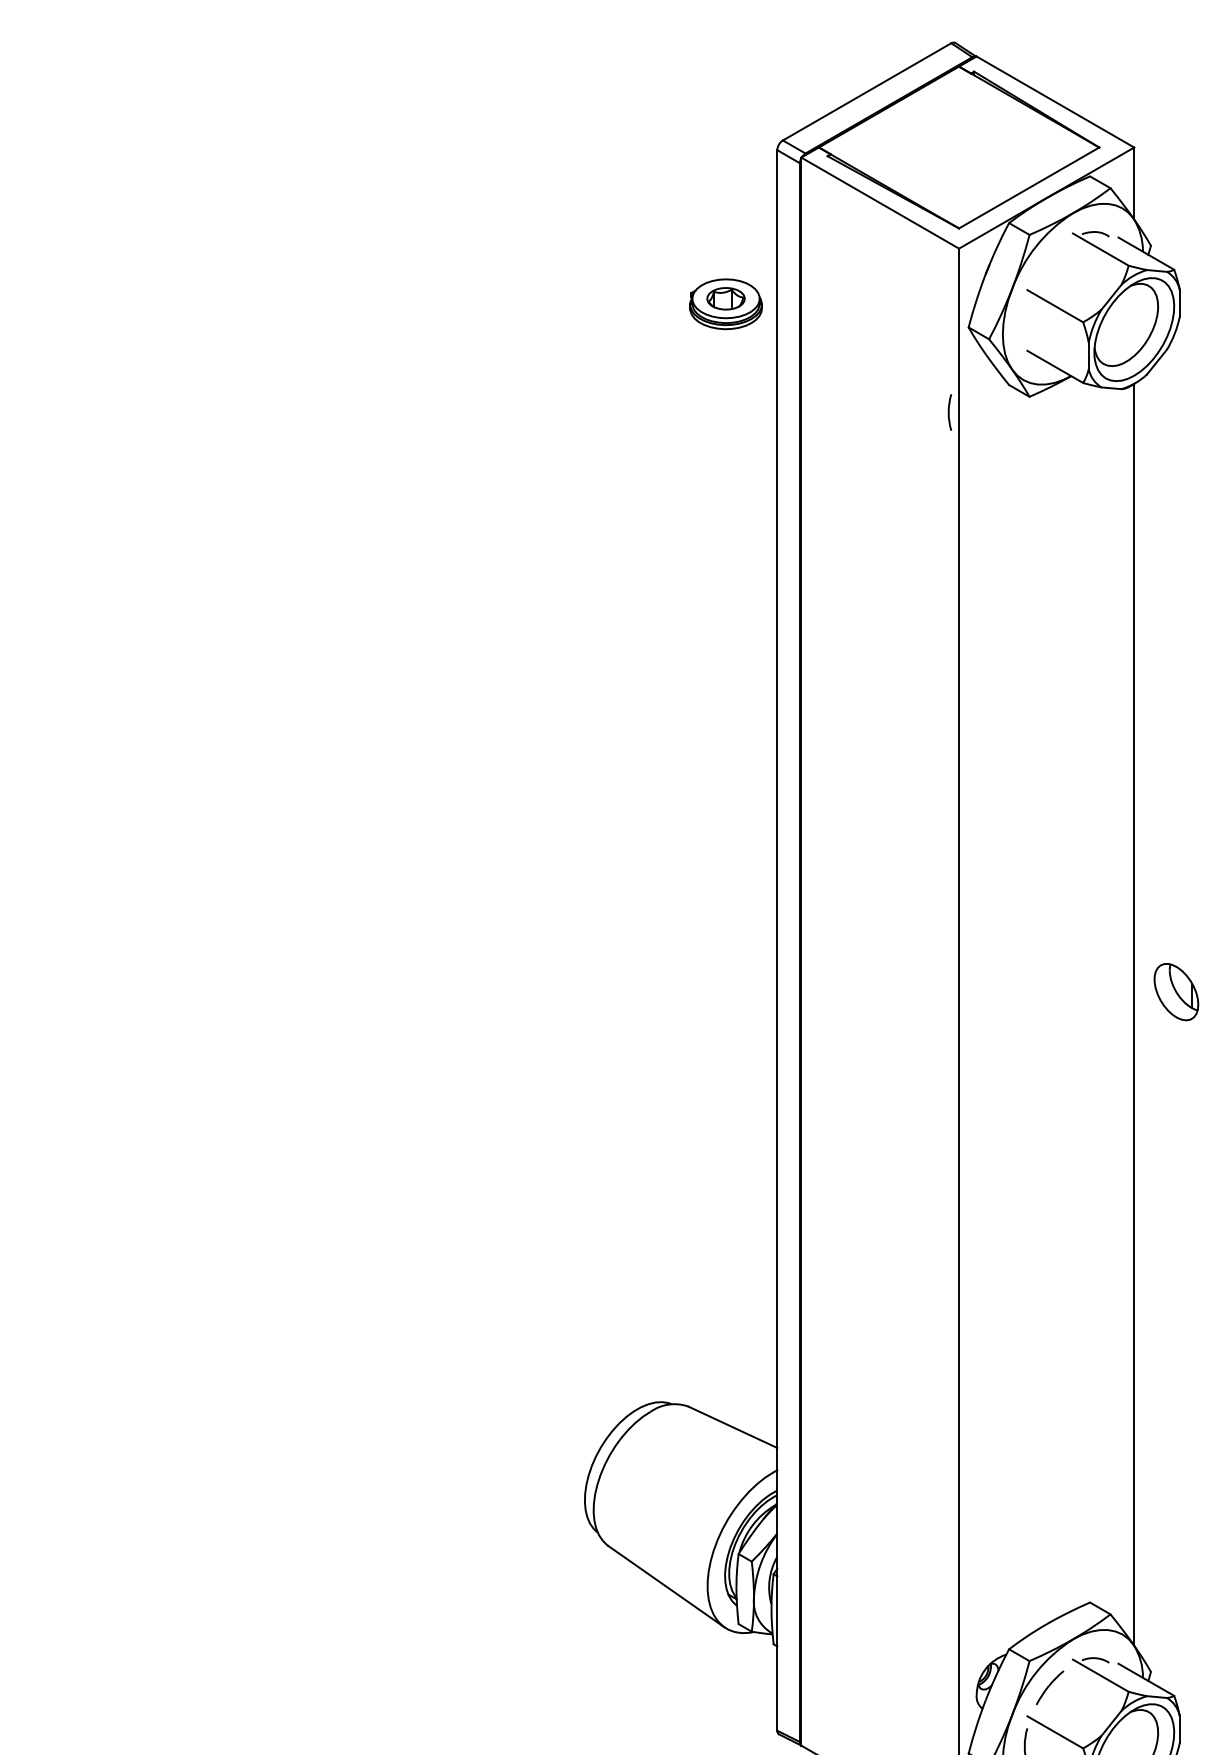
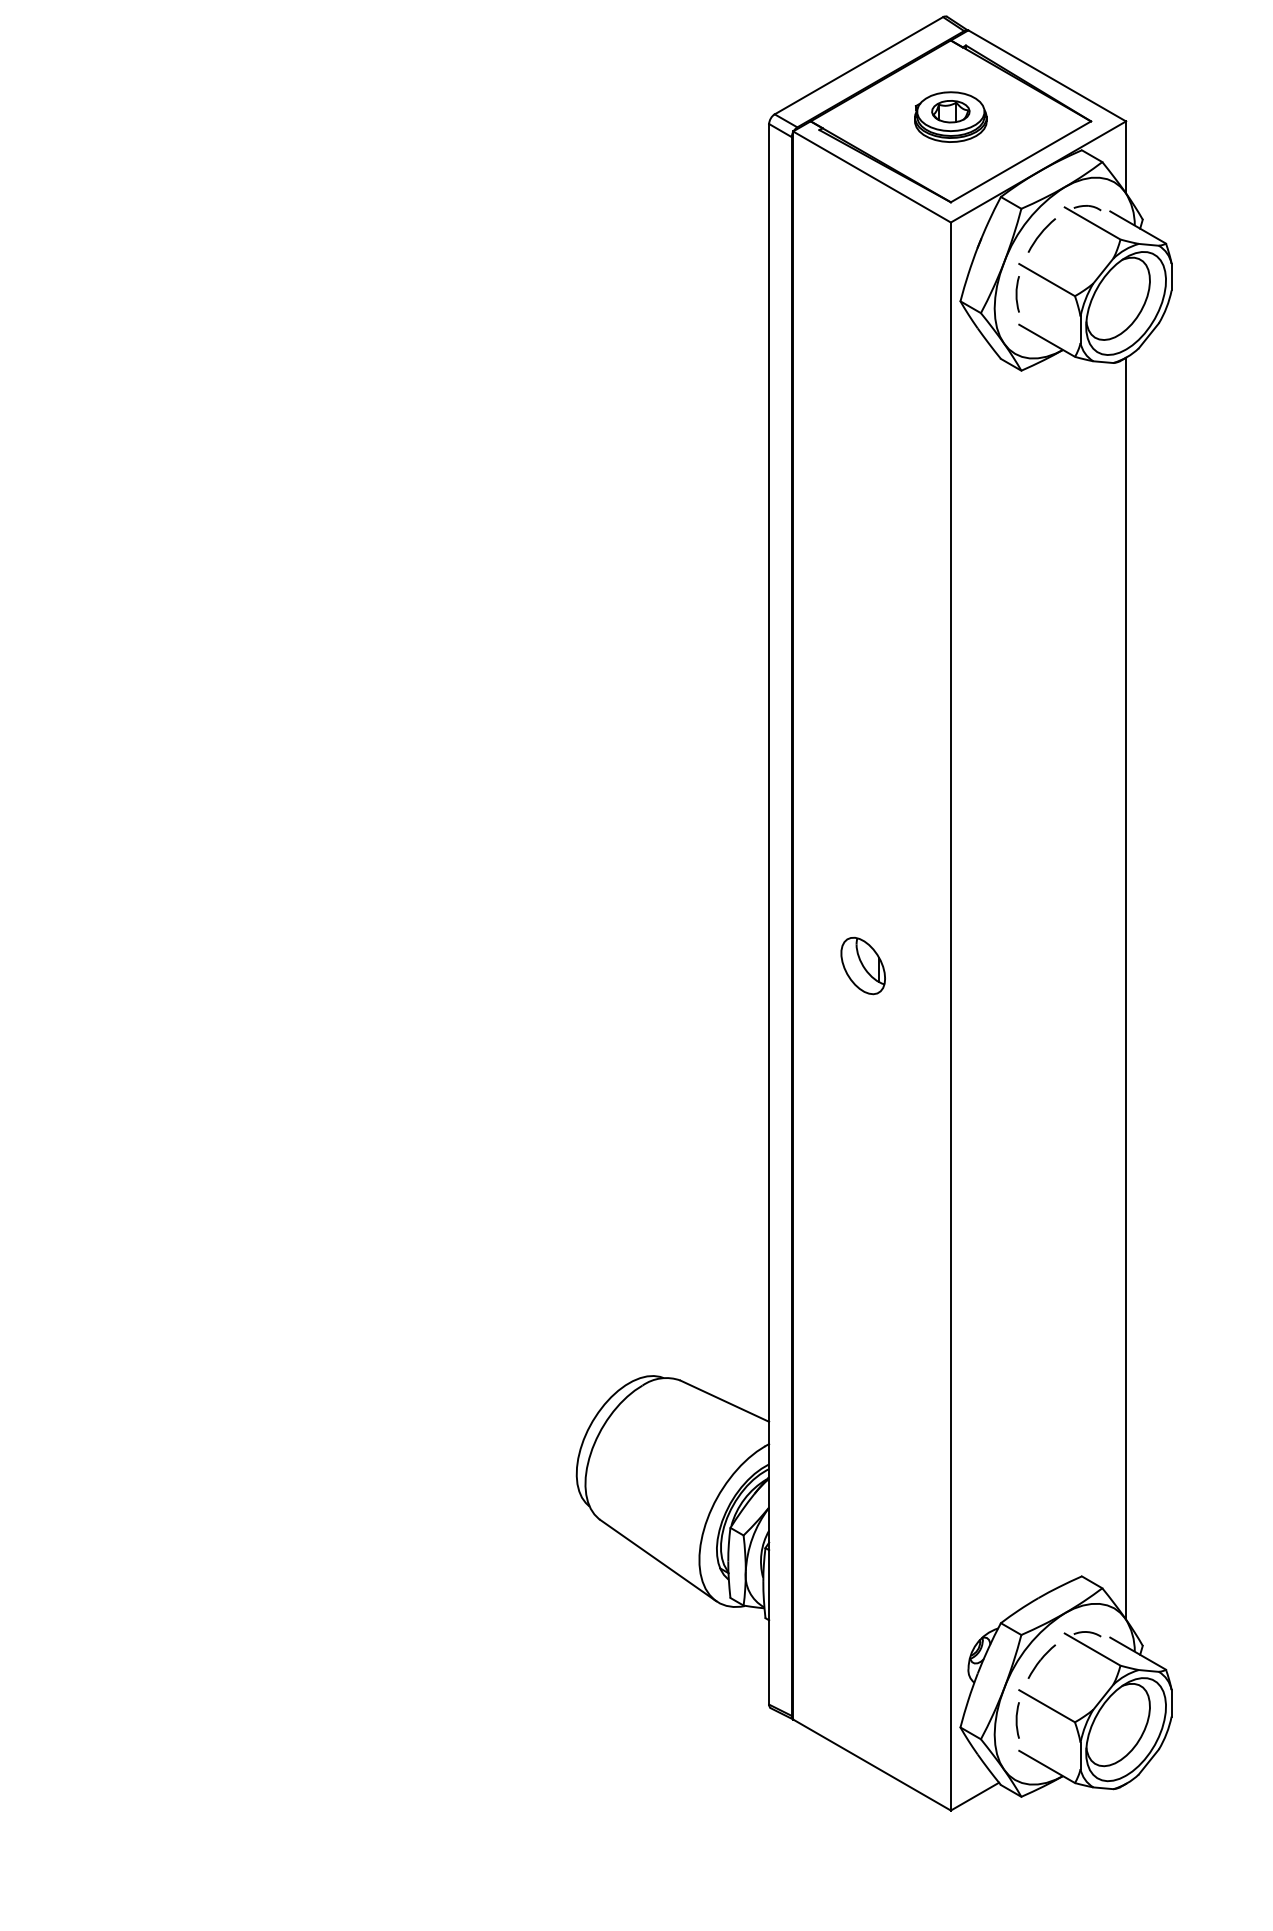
arc: (1049, 260) -> (1041, 234), added
part: (725, 303) -> (950, 116), moved
arc: (949, 412) -> (1017, 294), moved
part: (1175, 991) -> (862, 965), moved

